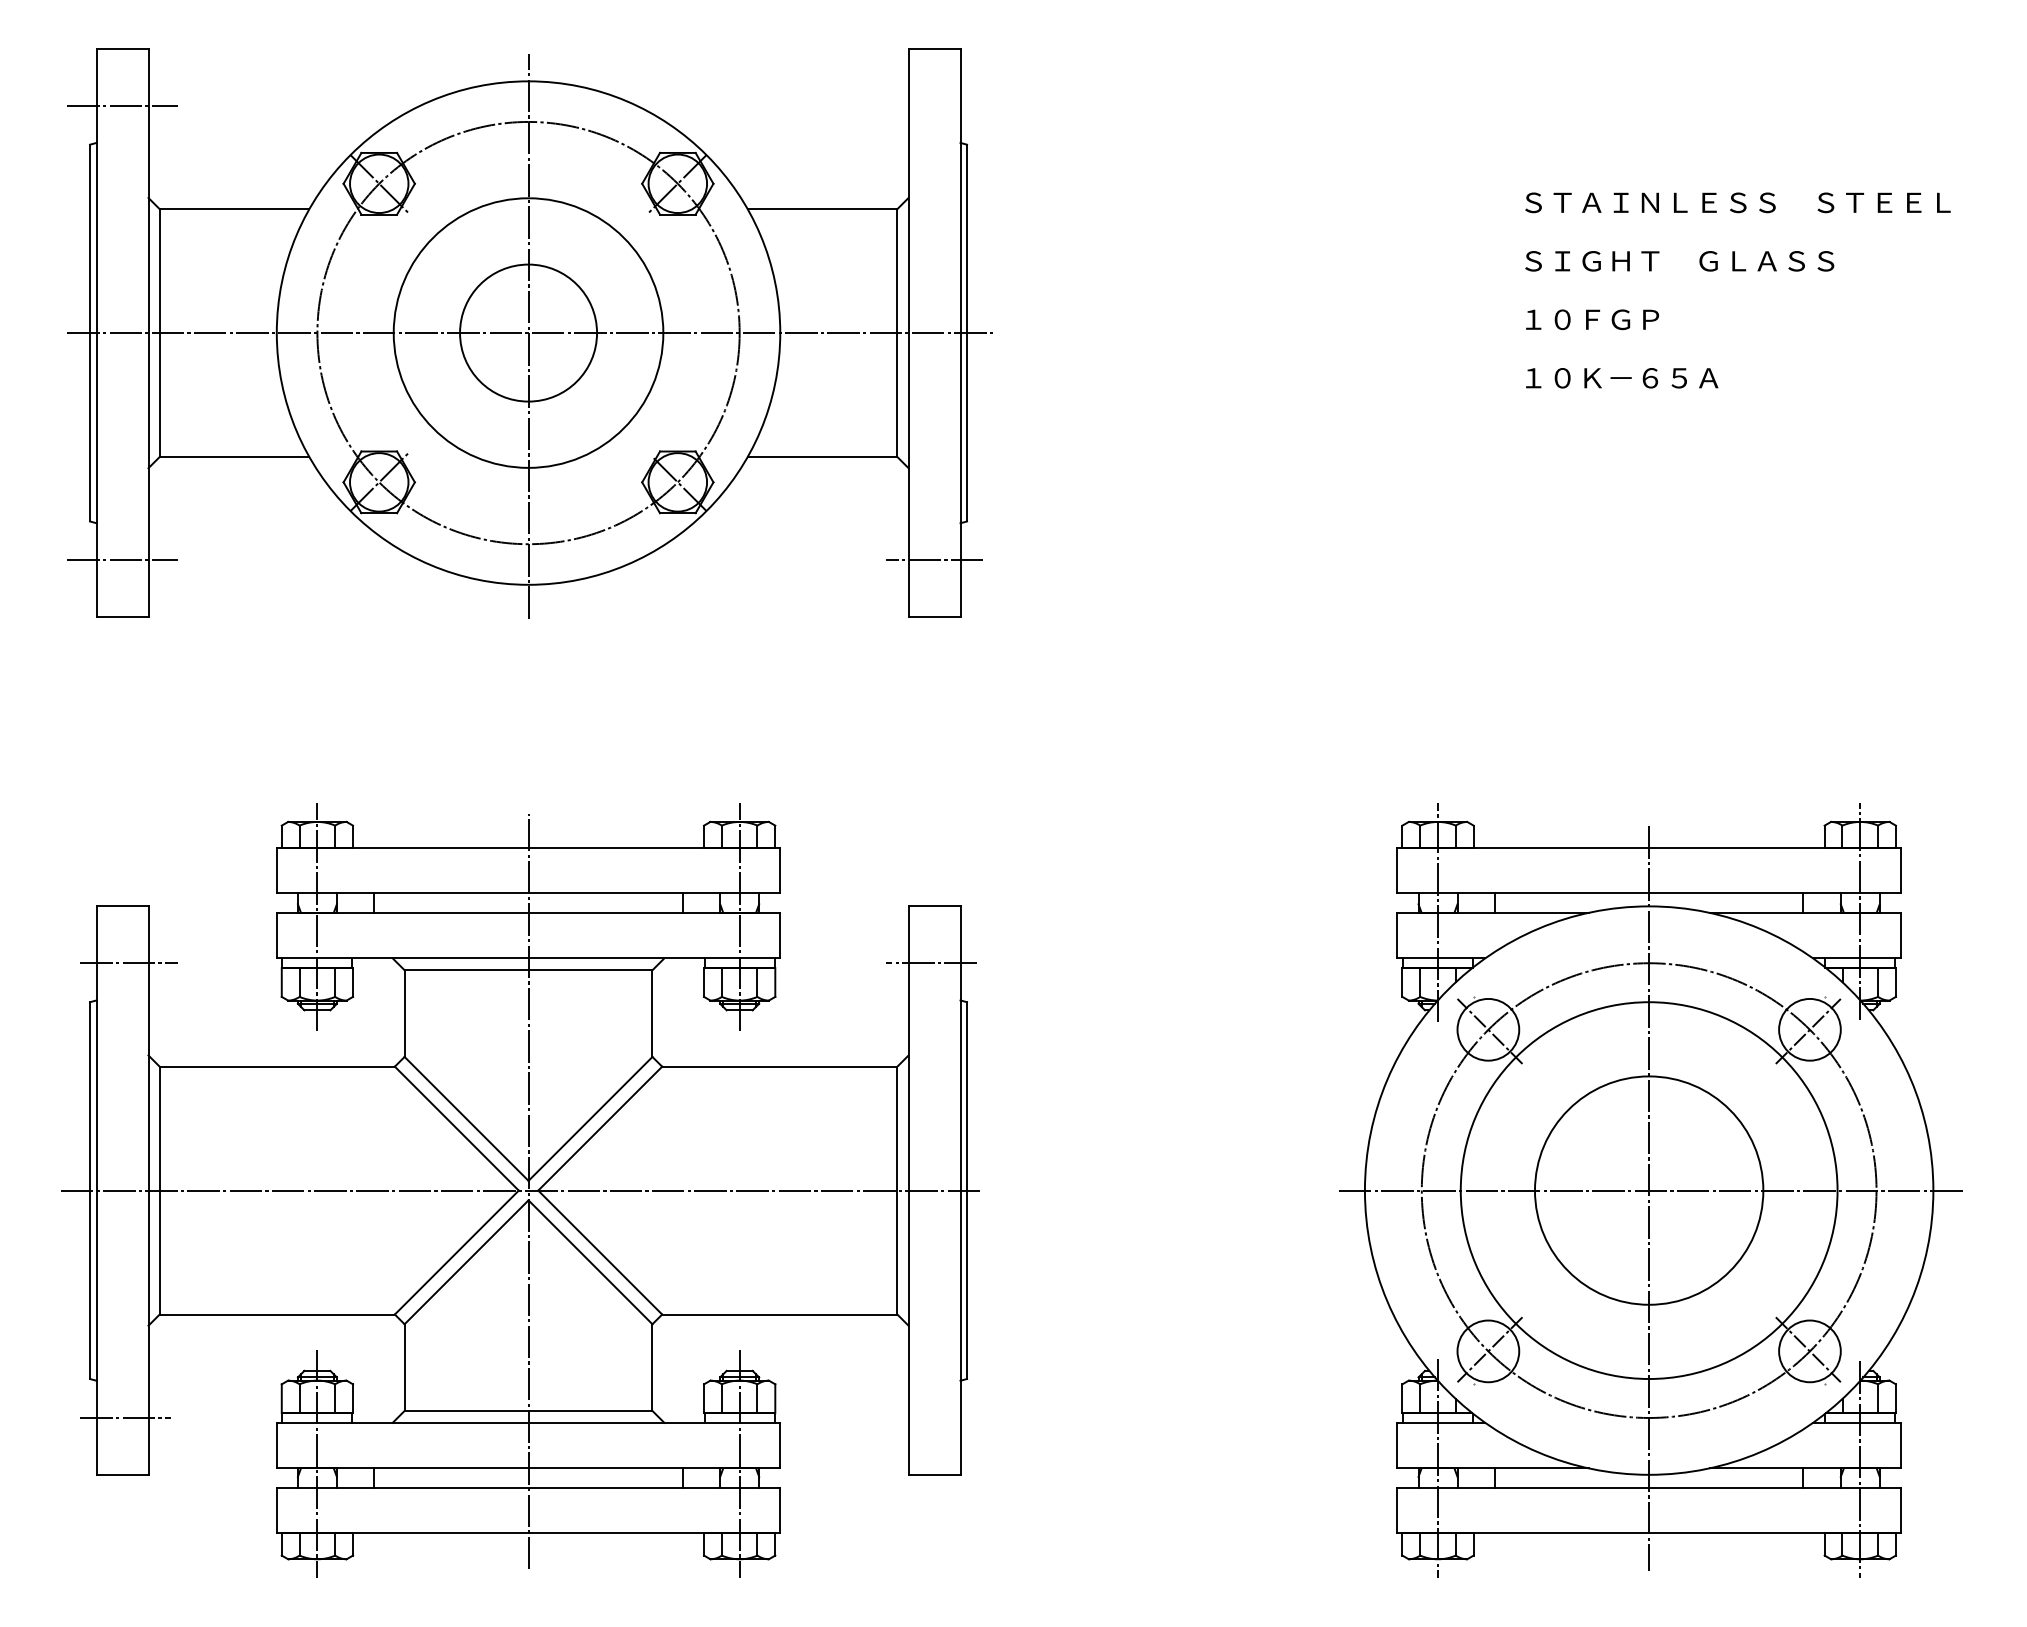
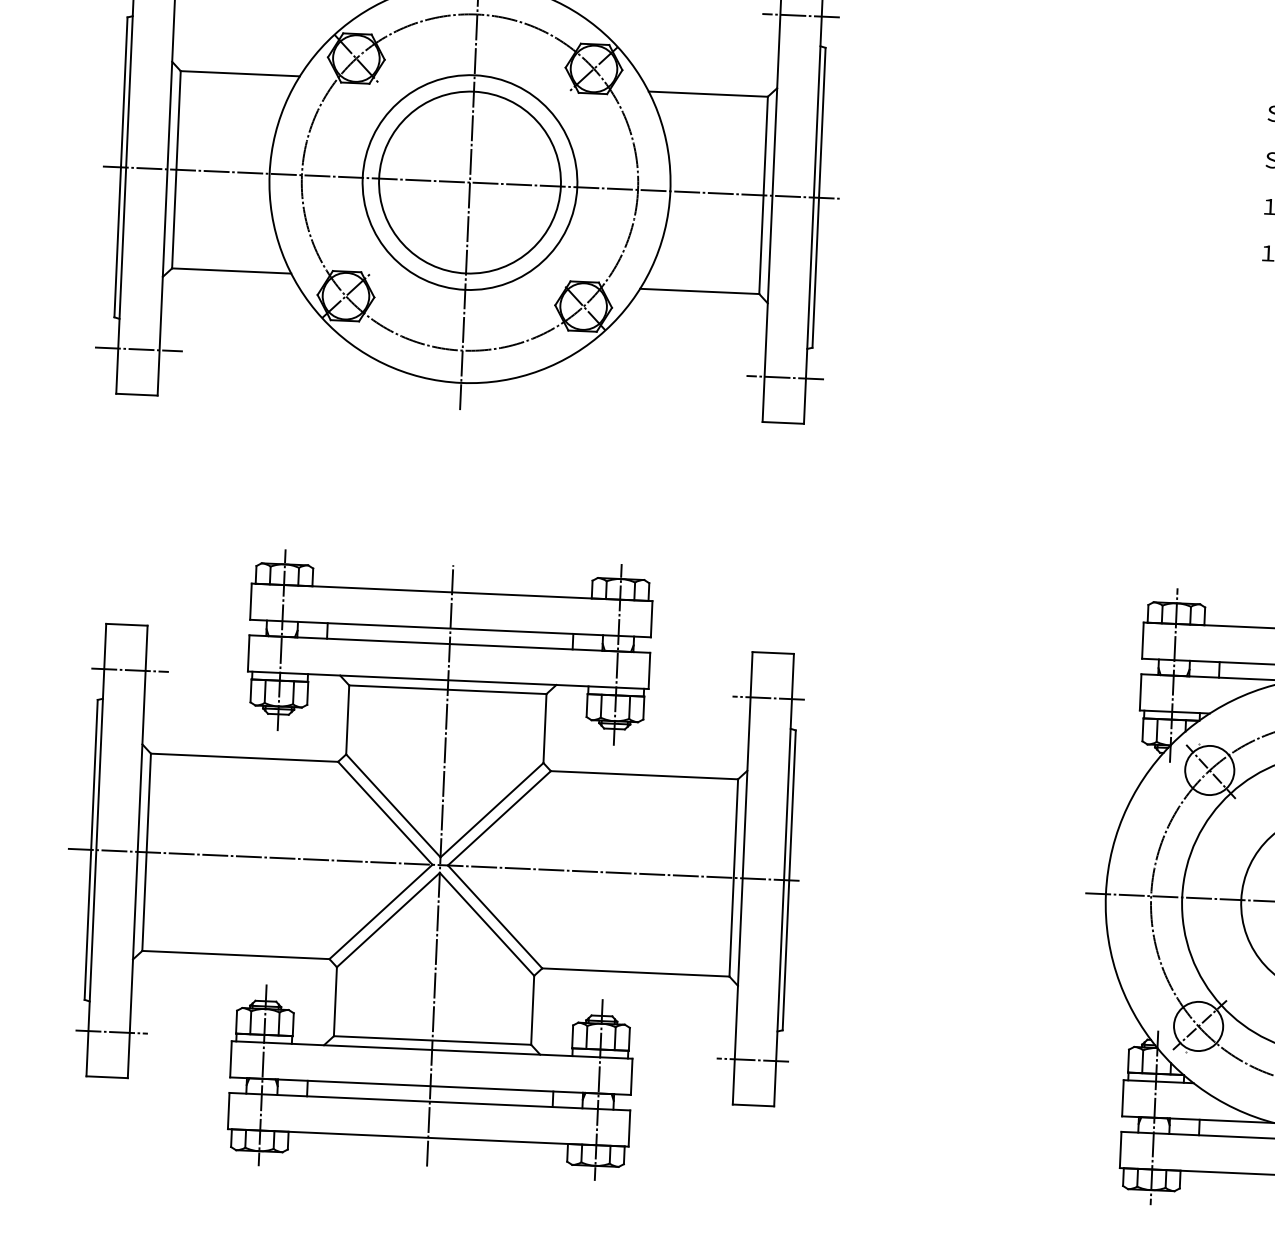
line: (934, 105) -> (801, 15), added
circle: (528, 332) -> (469, 182), size x1.67
line: (930, 1417) -> (752, 1059), added

